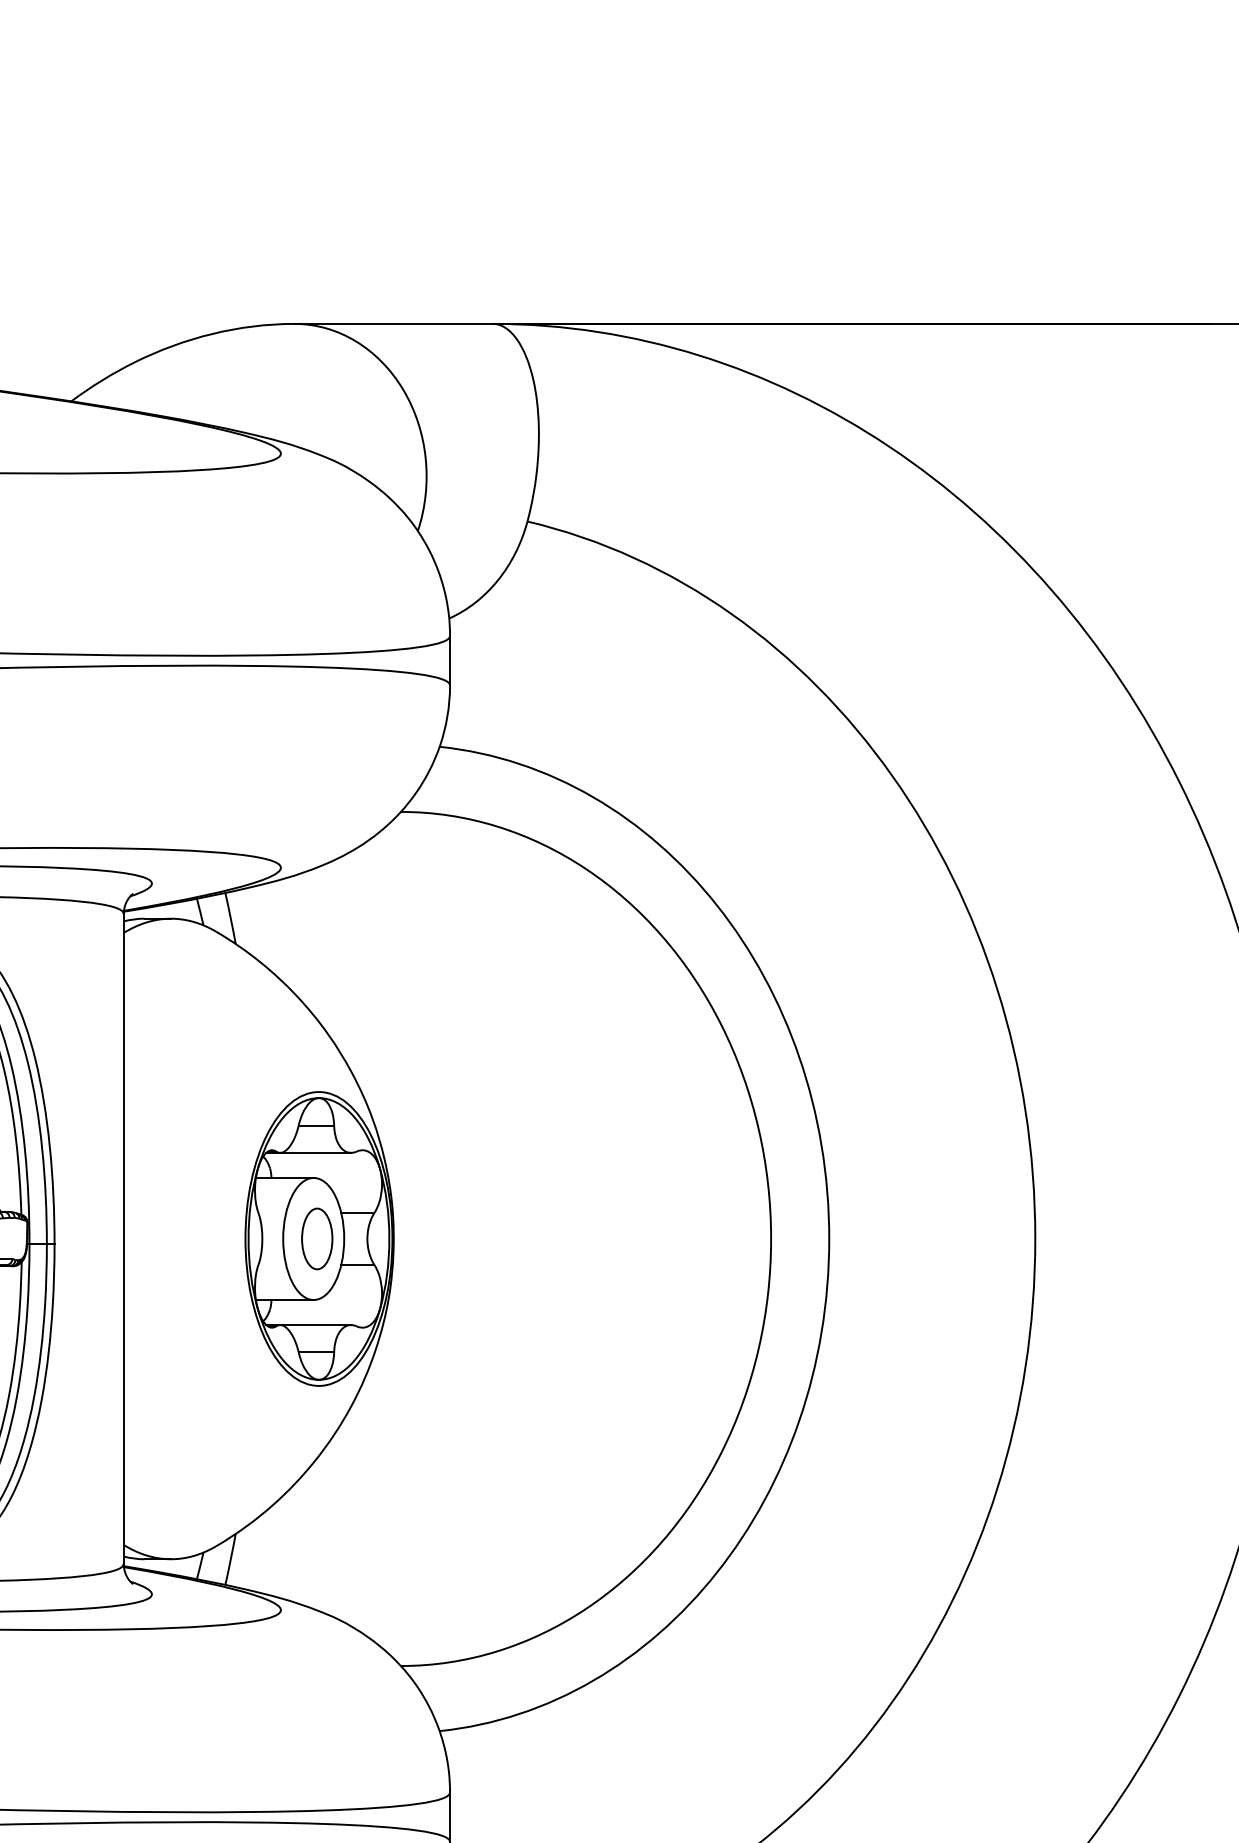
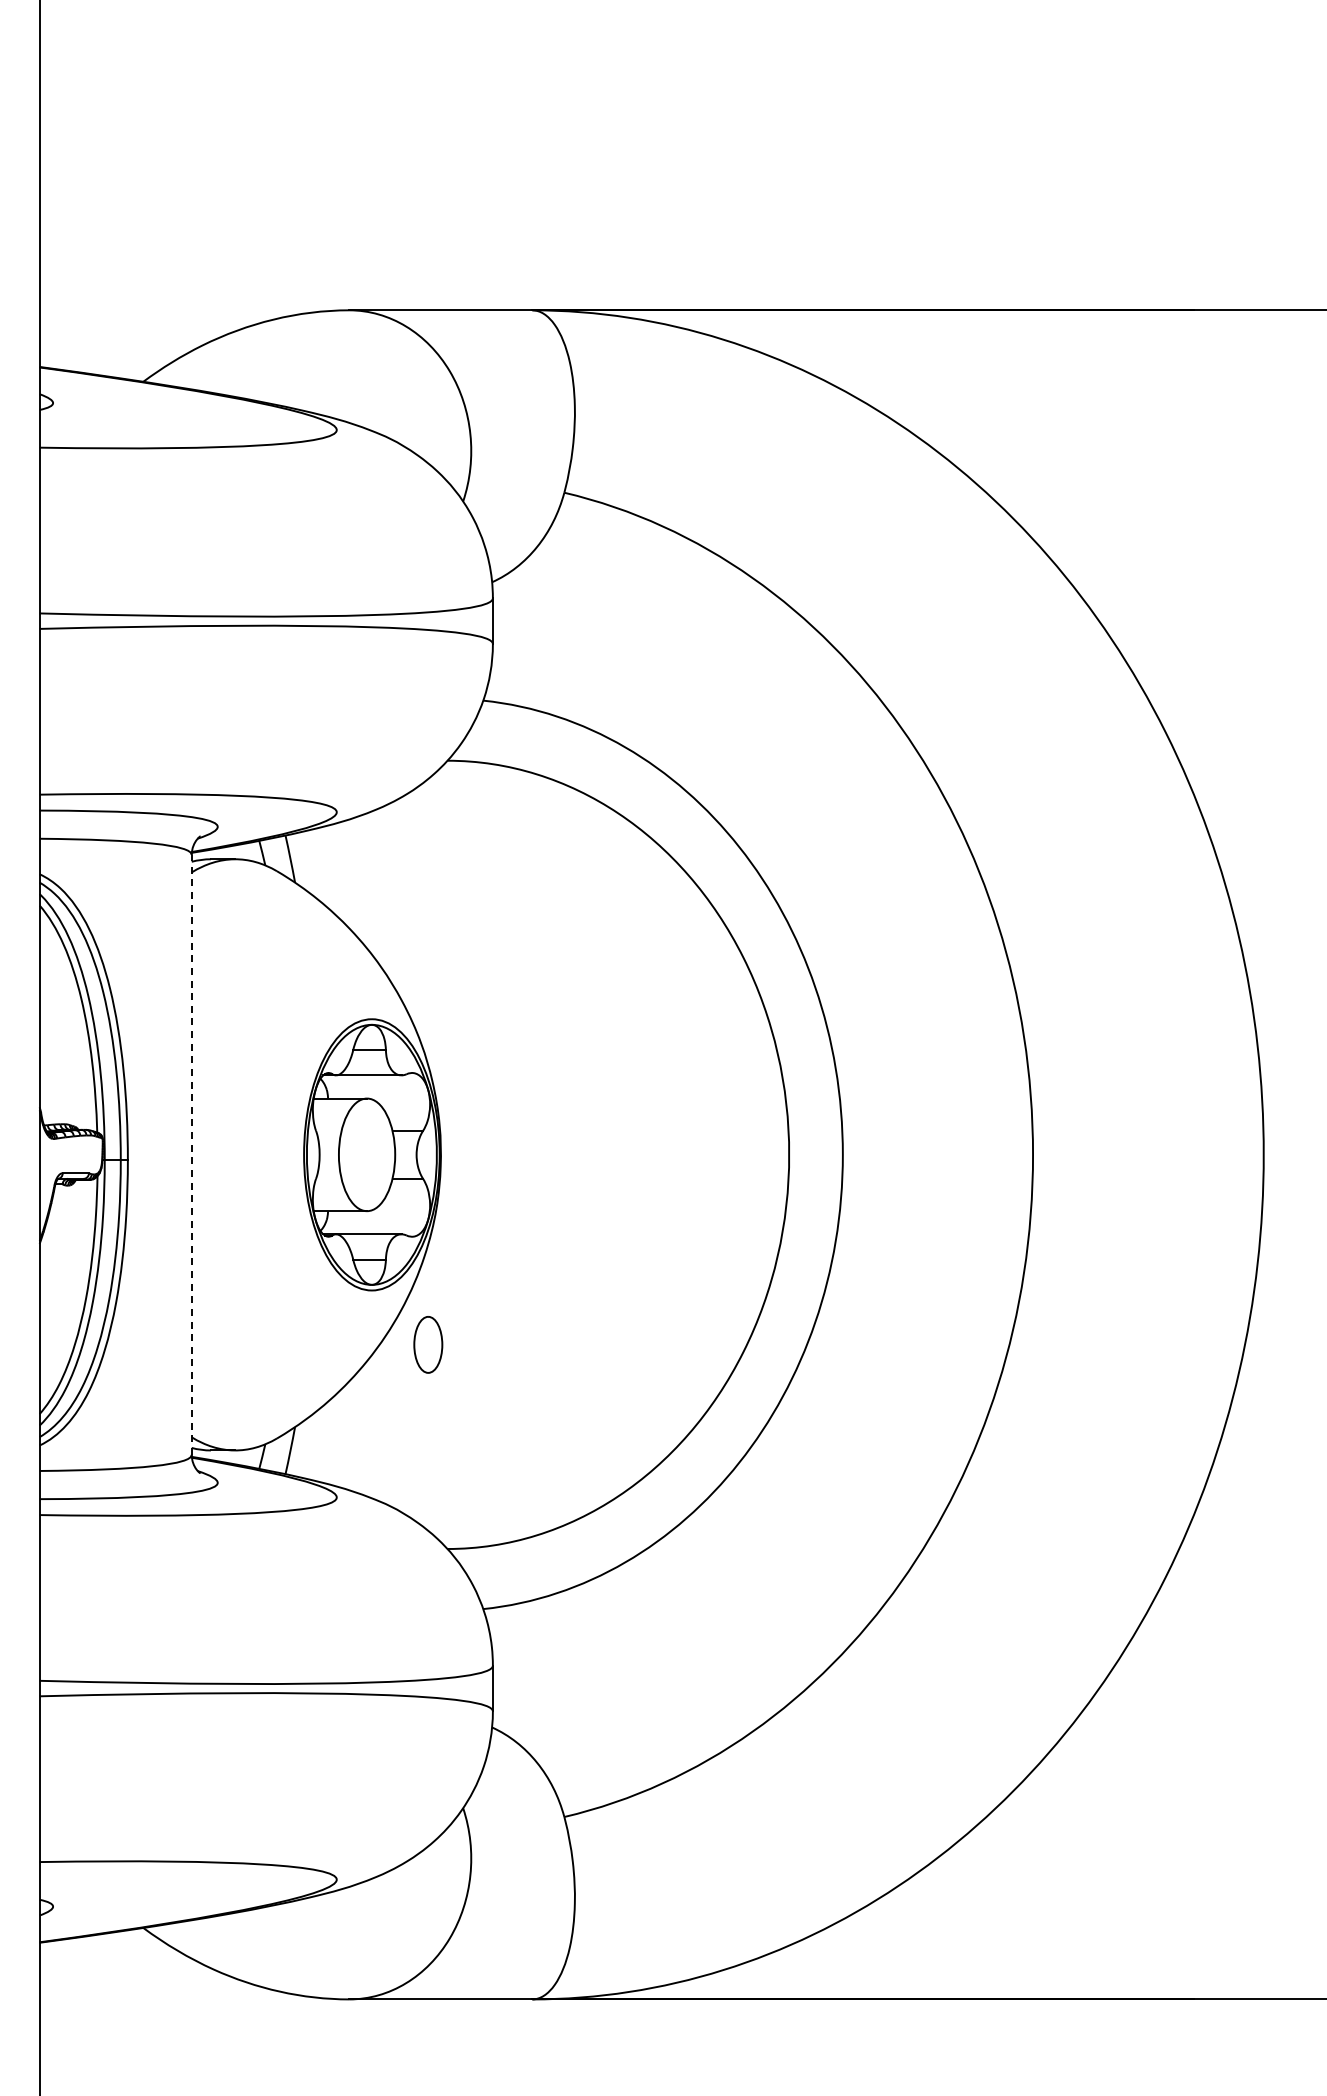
line: (123, 1238) -> (191, 1154), solid -> dashed
part: (317, 1238) -> (428, 1344), moved

